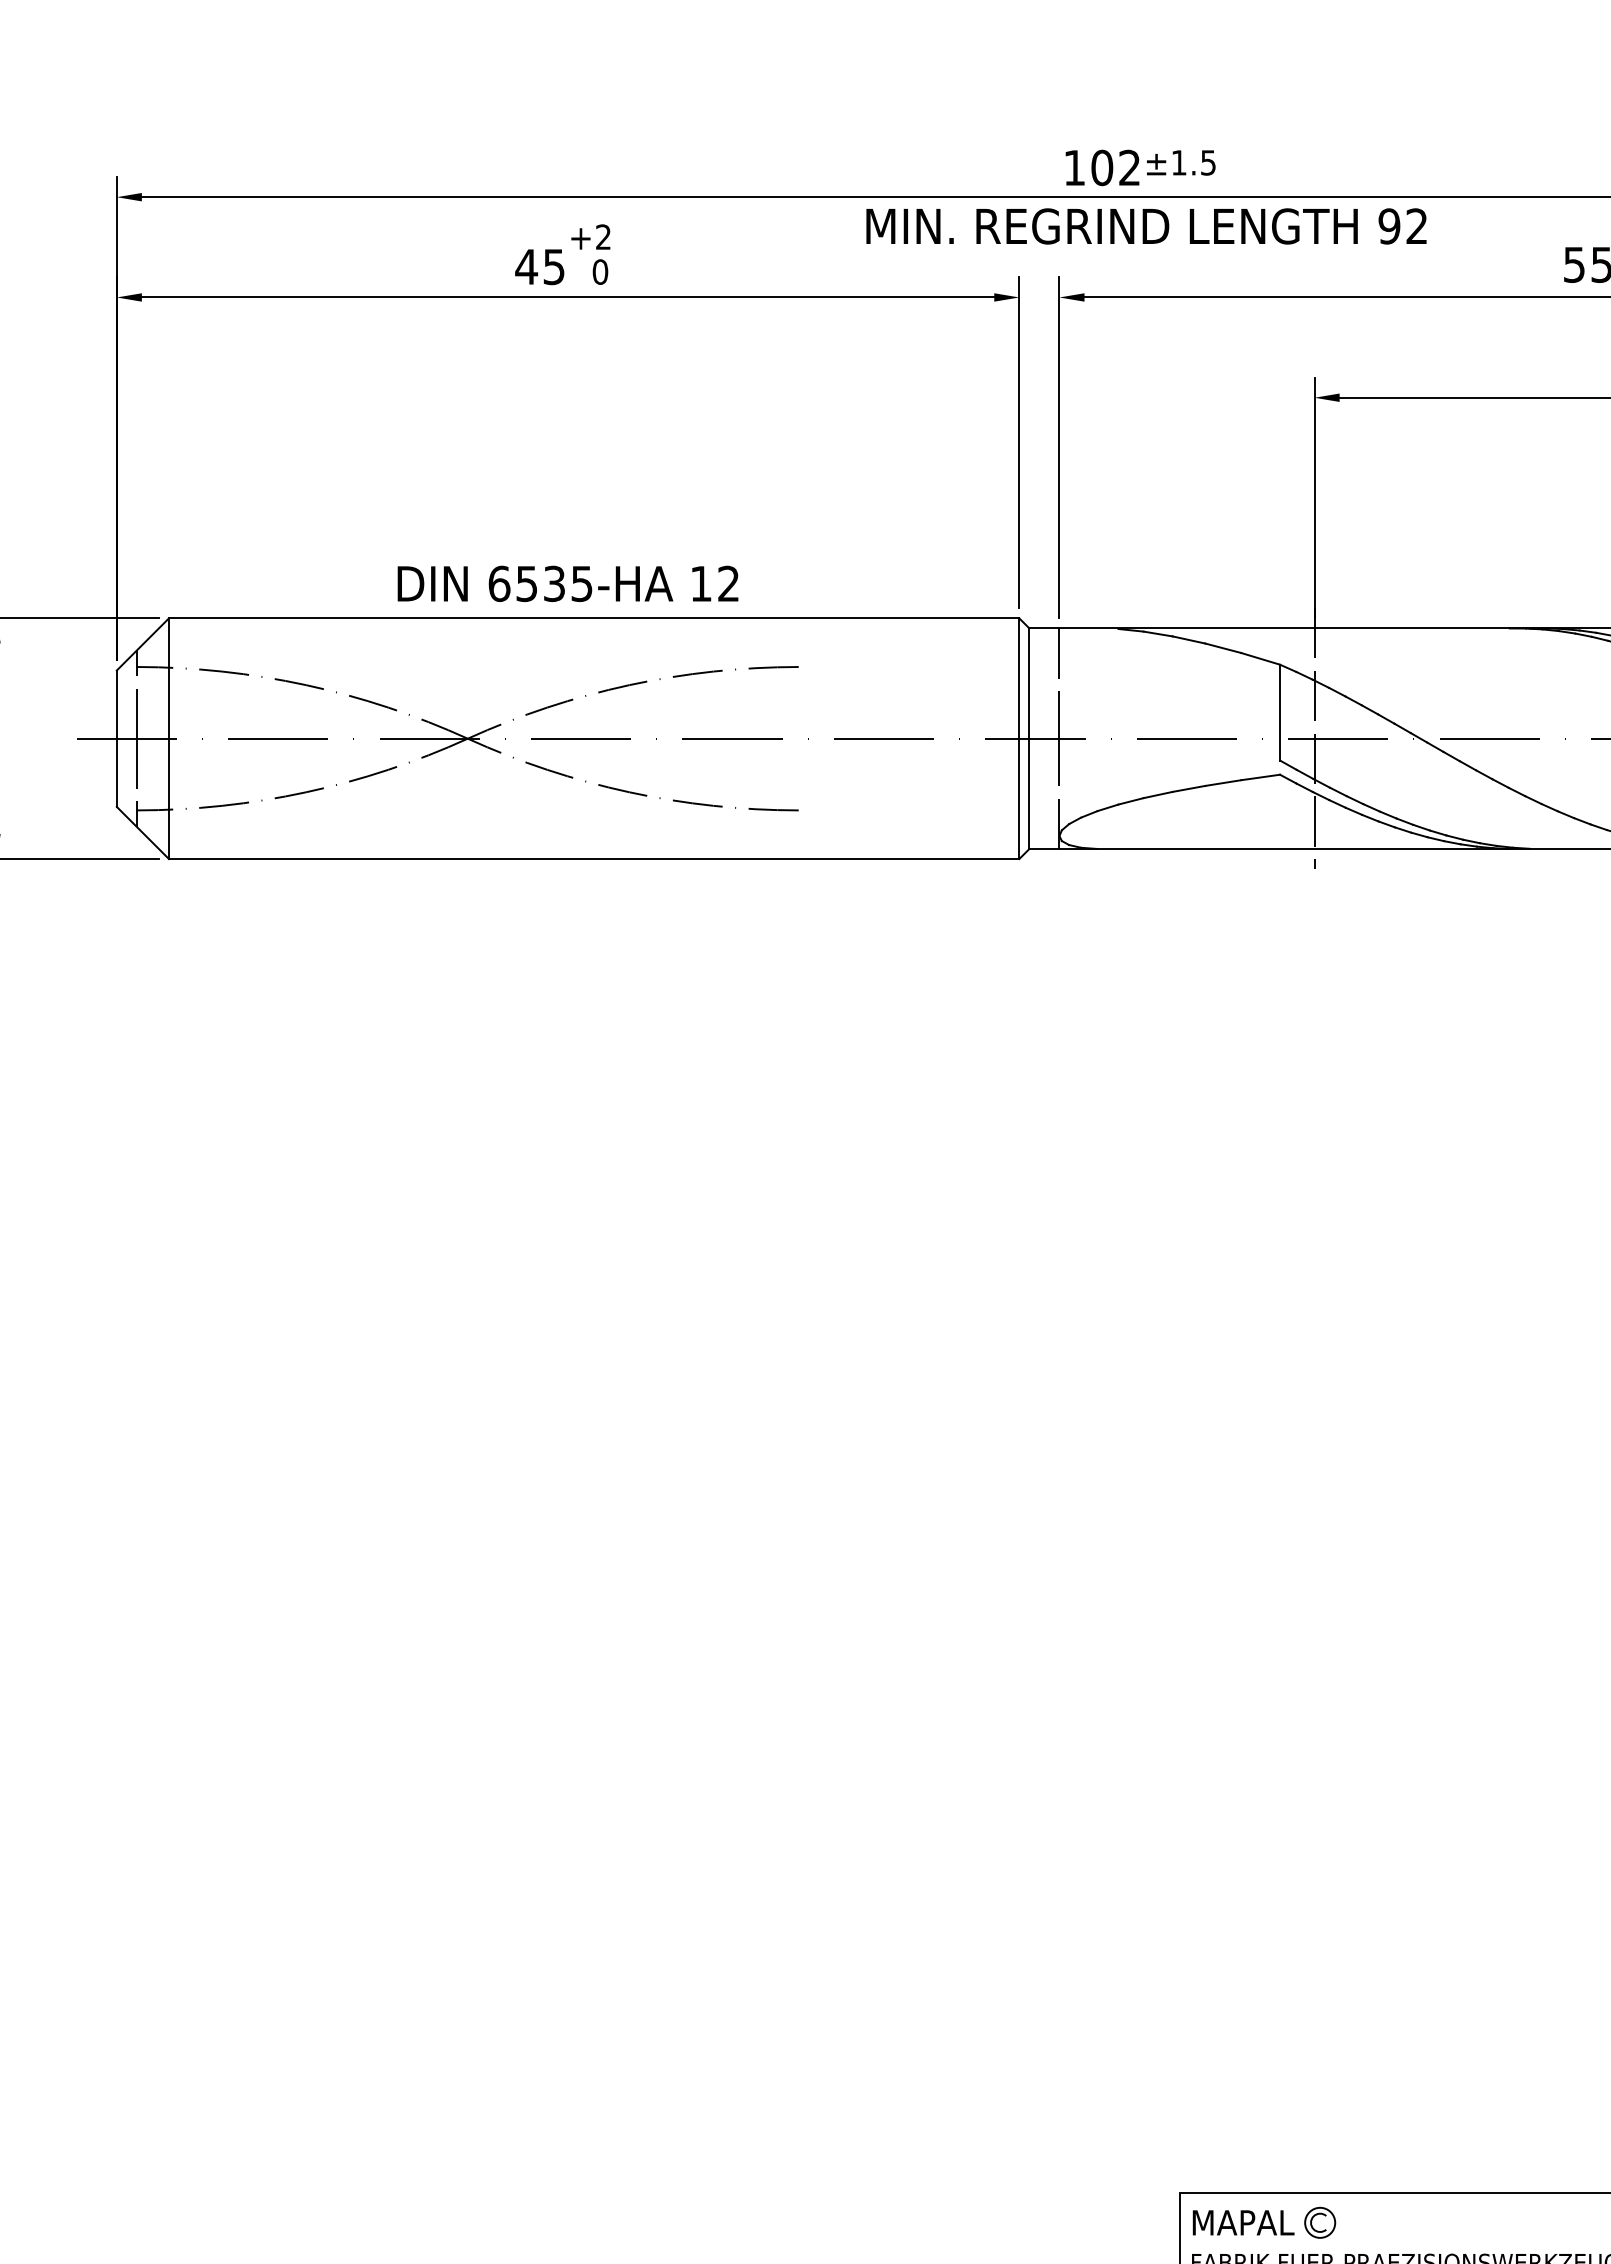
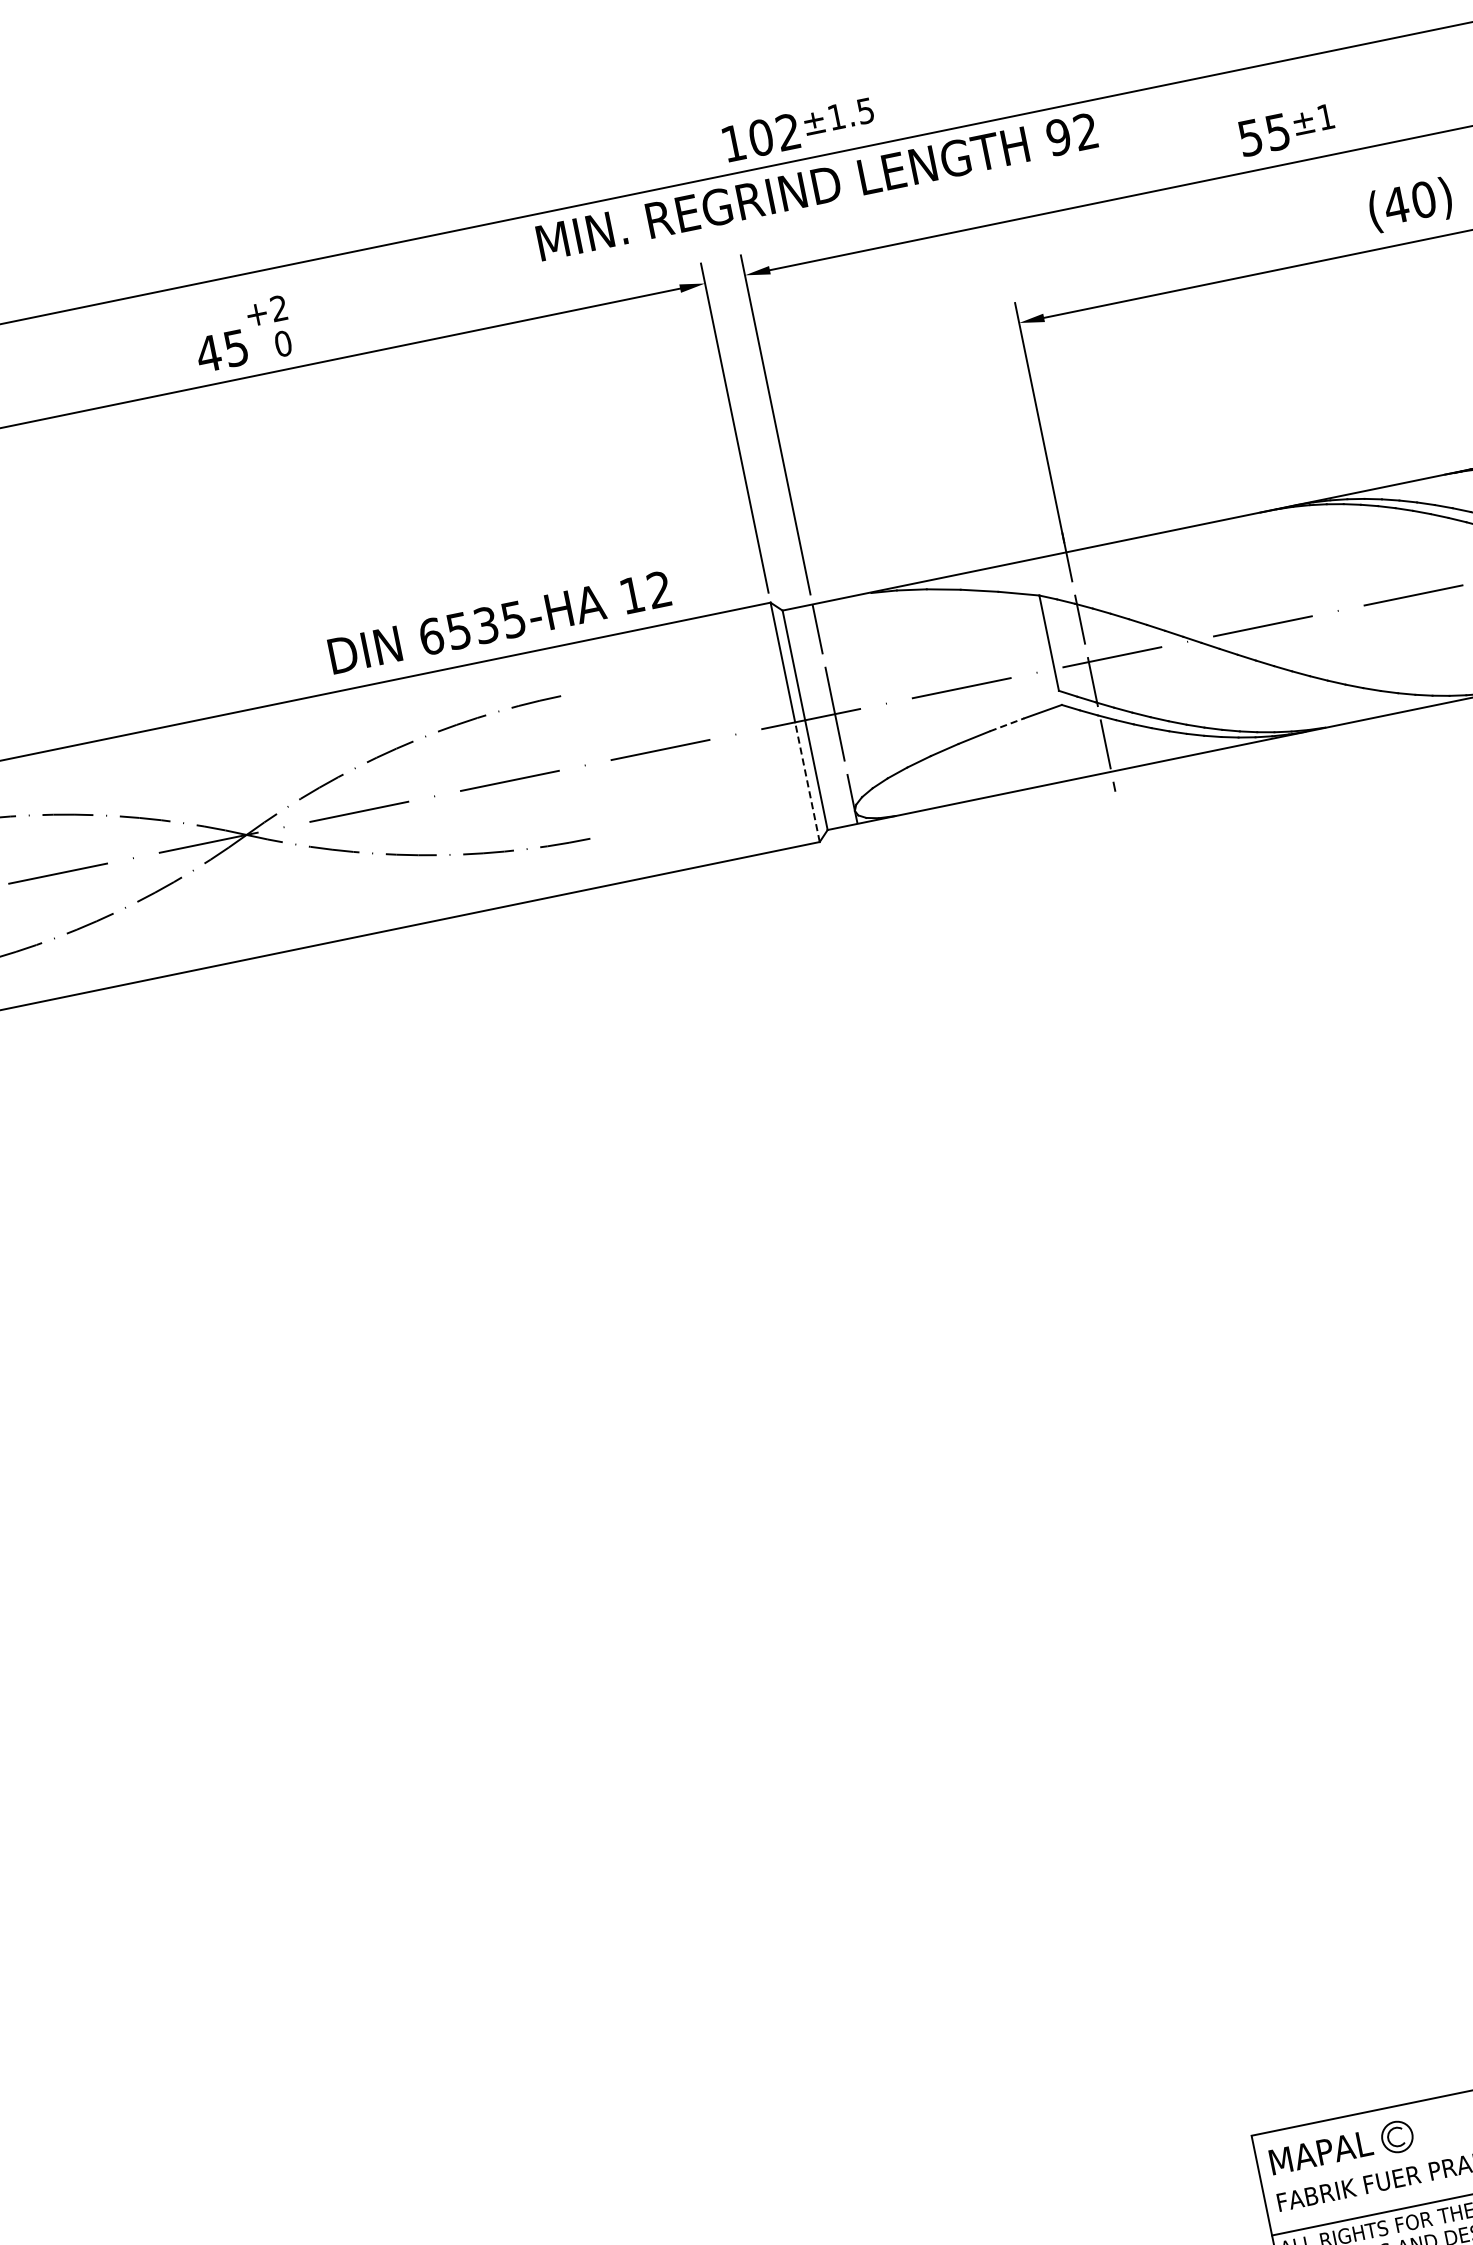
text: (567, 583) -> (499, 622), moved
line: (1223, 782) -> (1007, 724), solid -> dashed
line: (1019, 798) -> (807, 781), solid -> dashed

